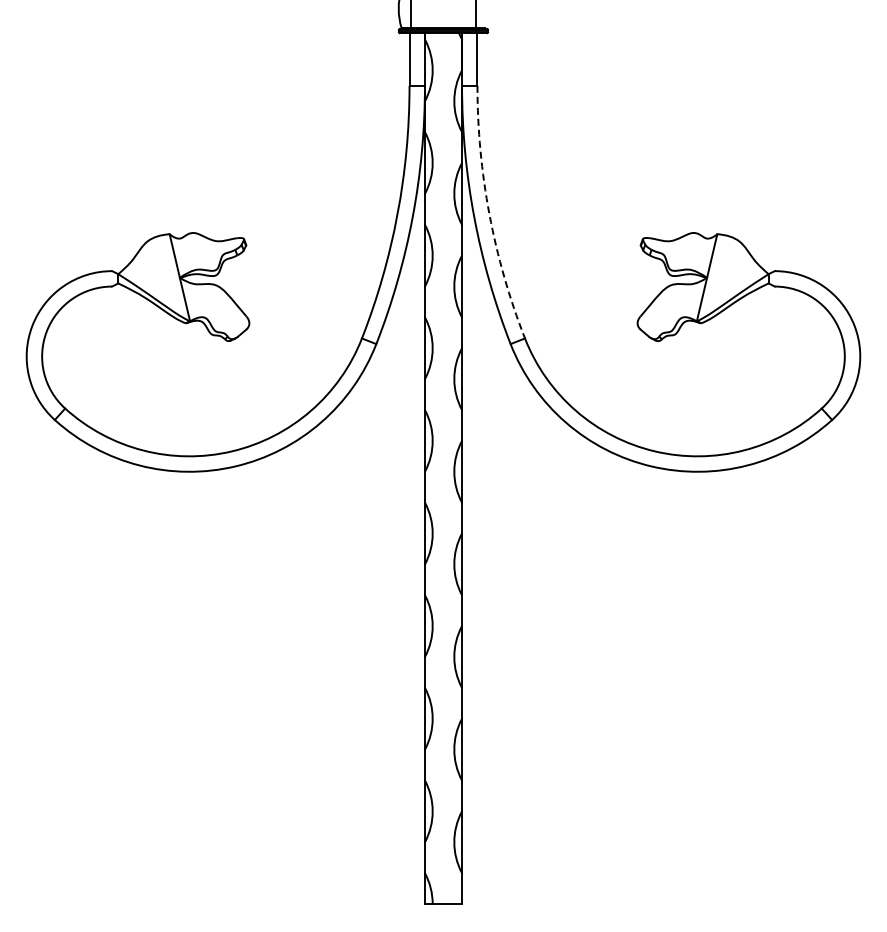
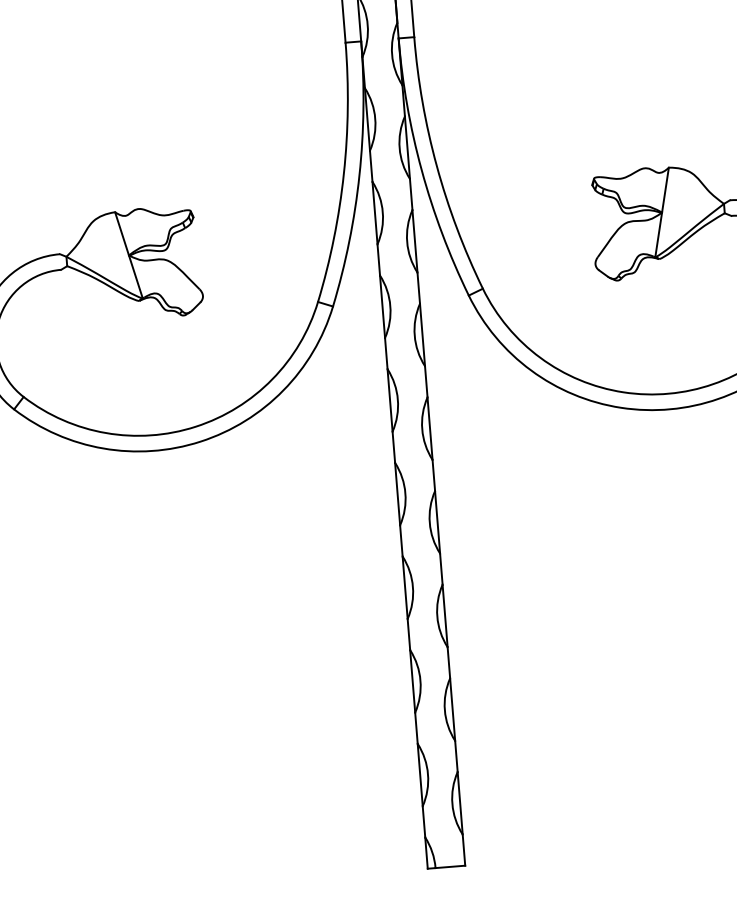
arc: (489, 214) -> (436, 166), dashed -> solid

